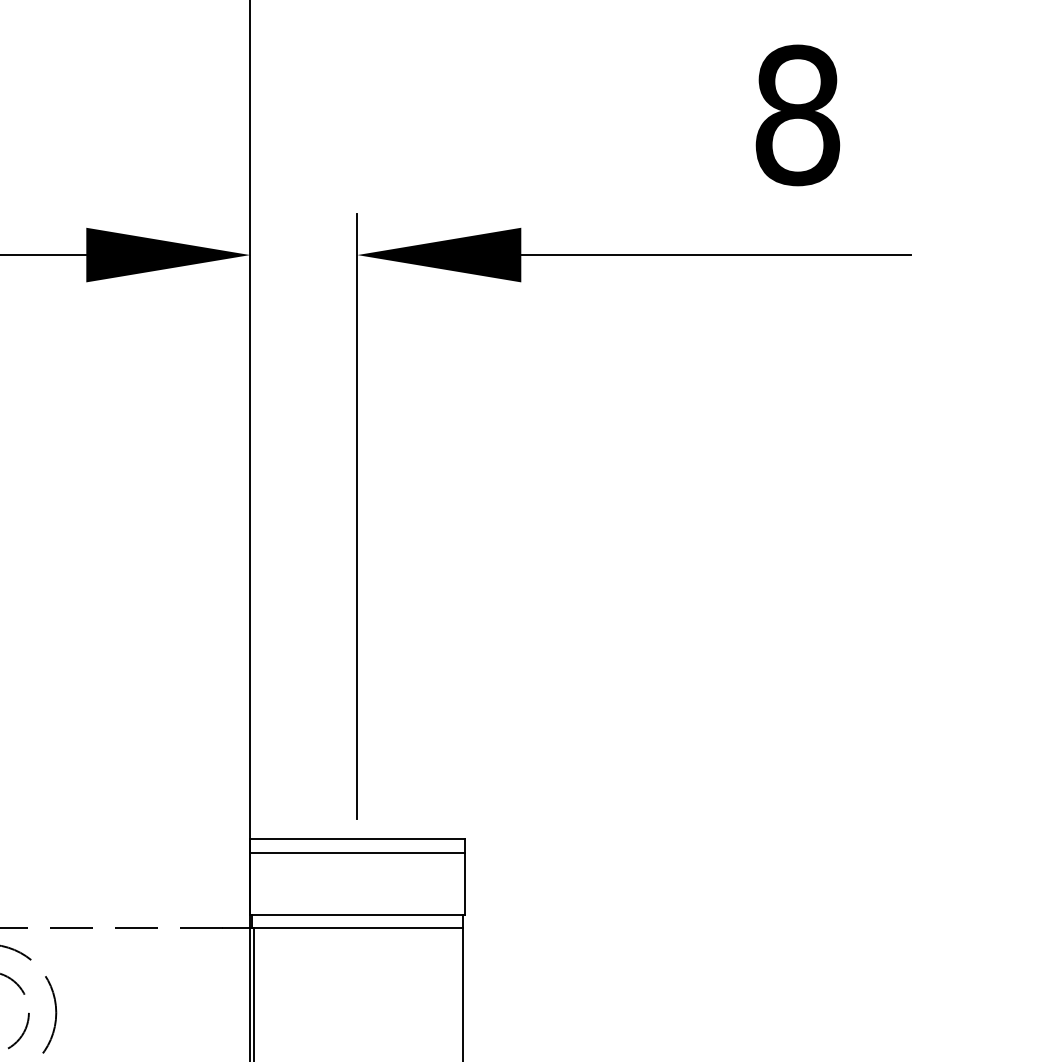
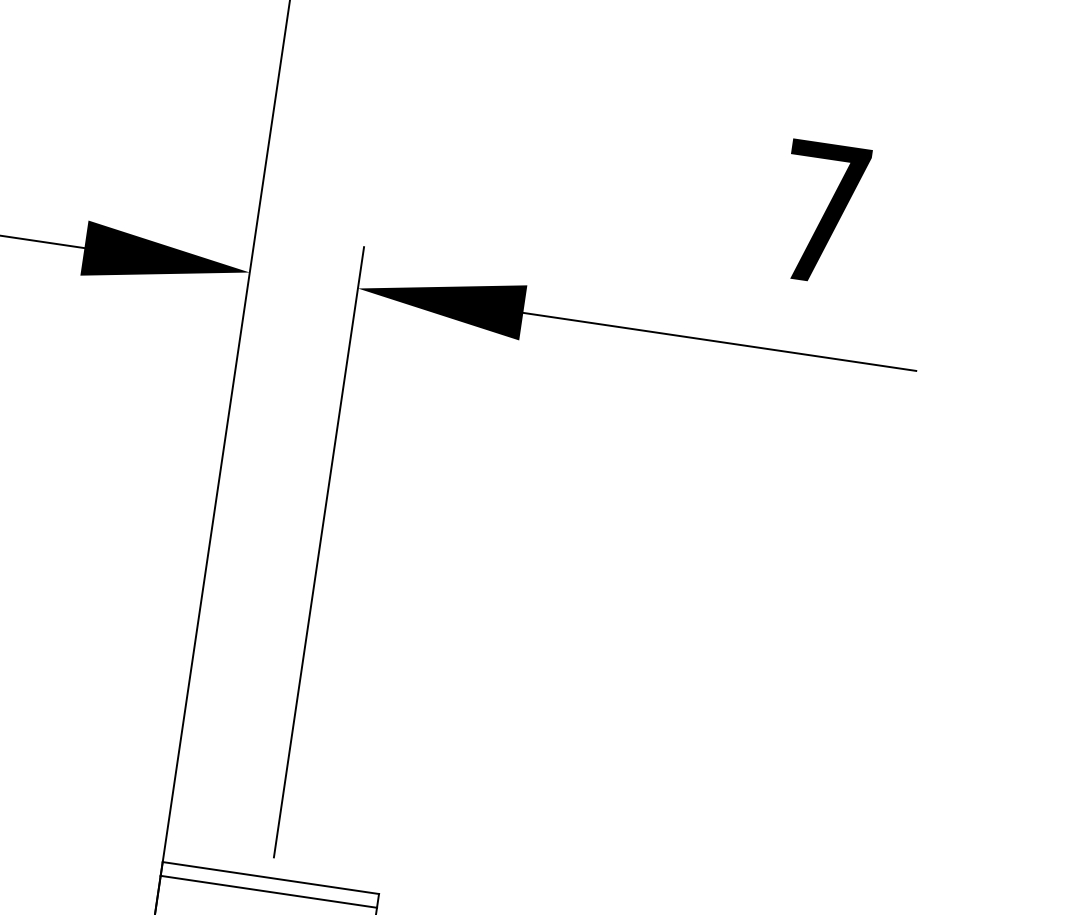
text: (797, 115) -> (822, 213), 8 -> 7

